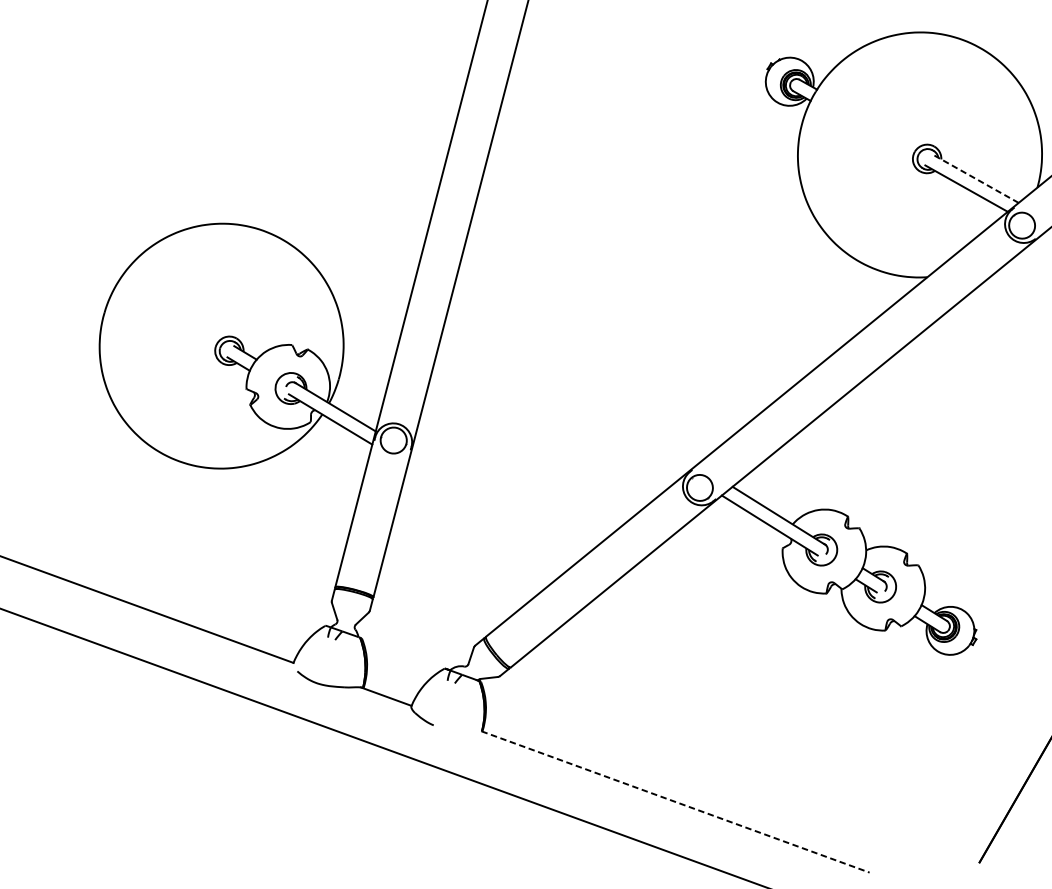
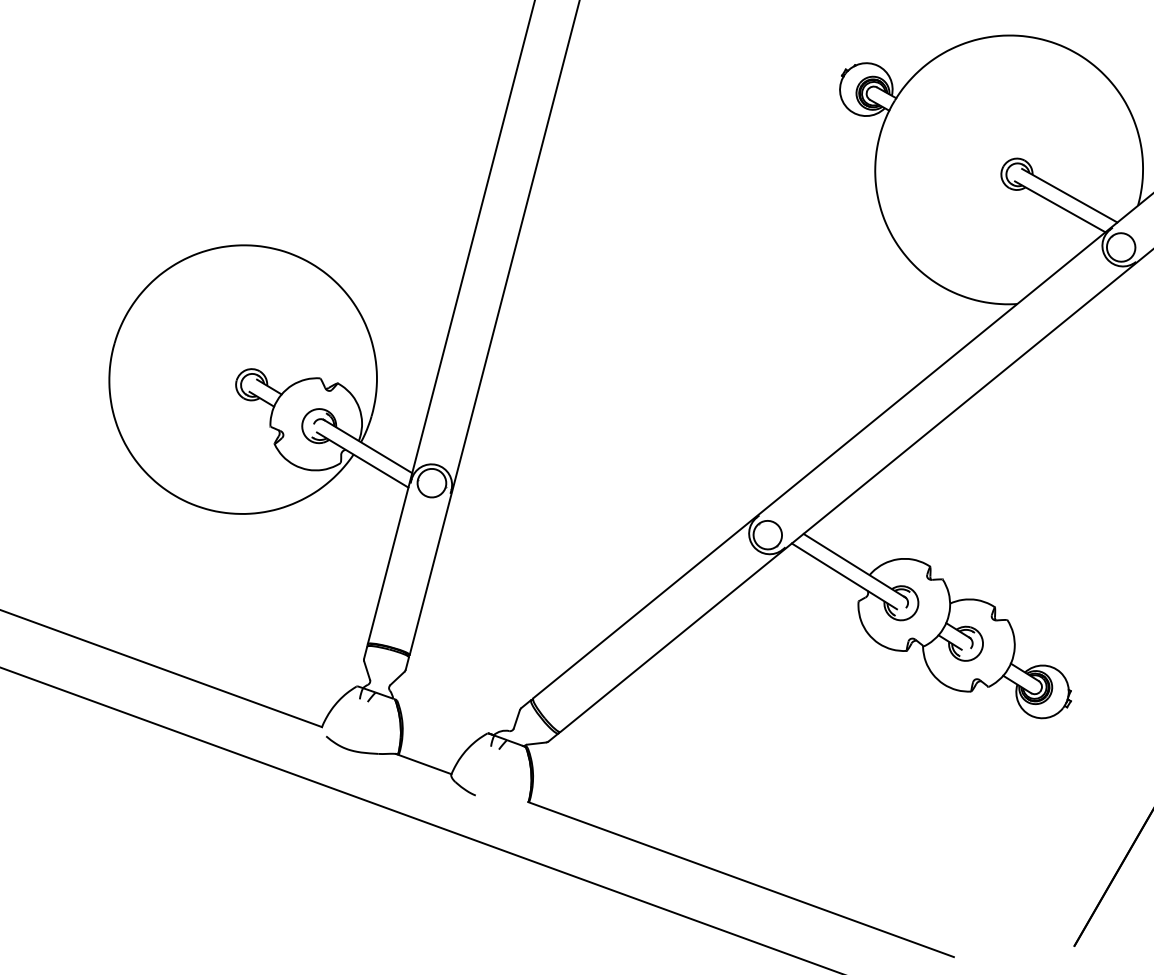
line: (975, 178) -> (1069, 195), dashed -> solid
line: (675, 801) -> (741, 879), dashed -> solid

